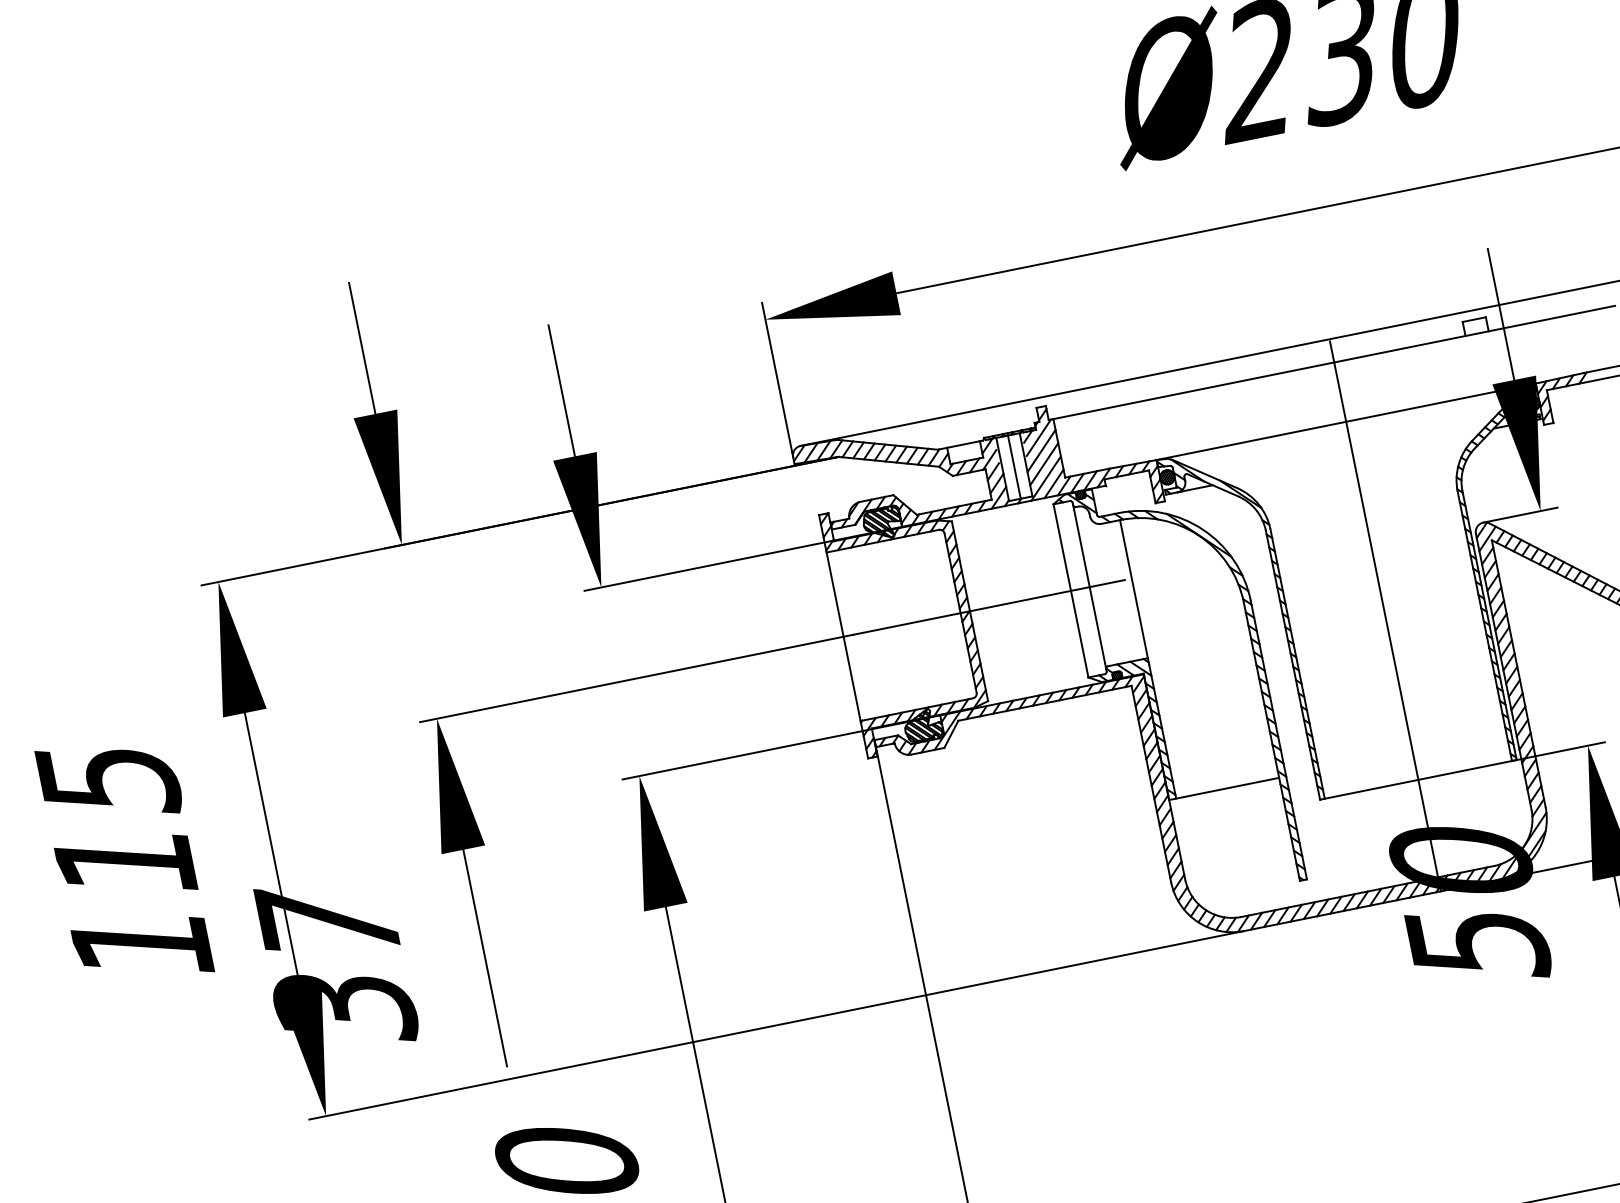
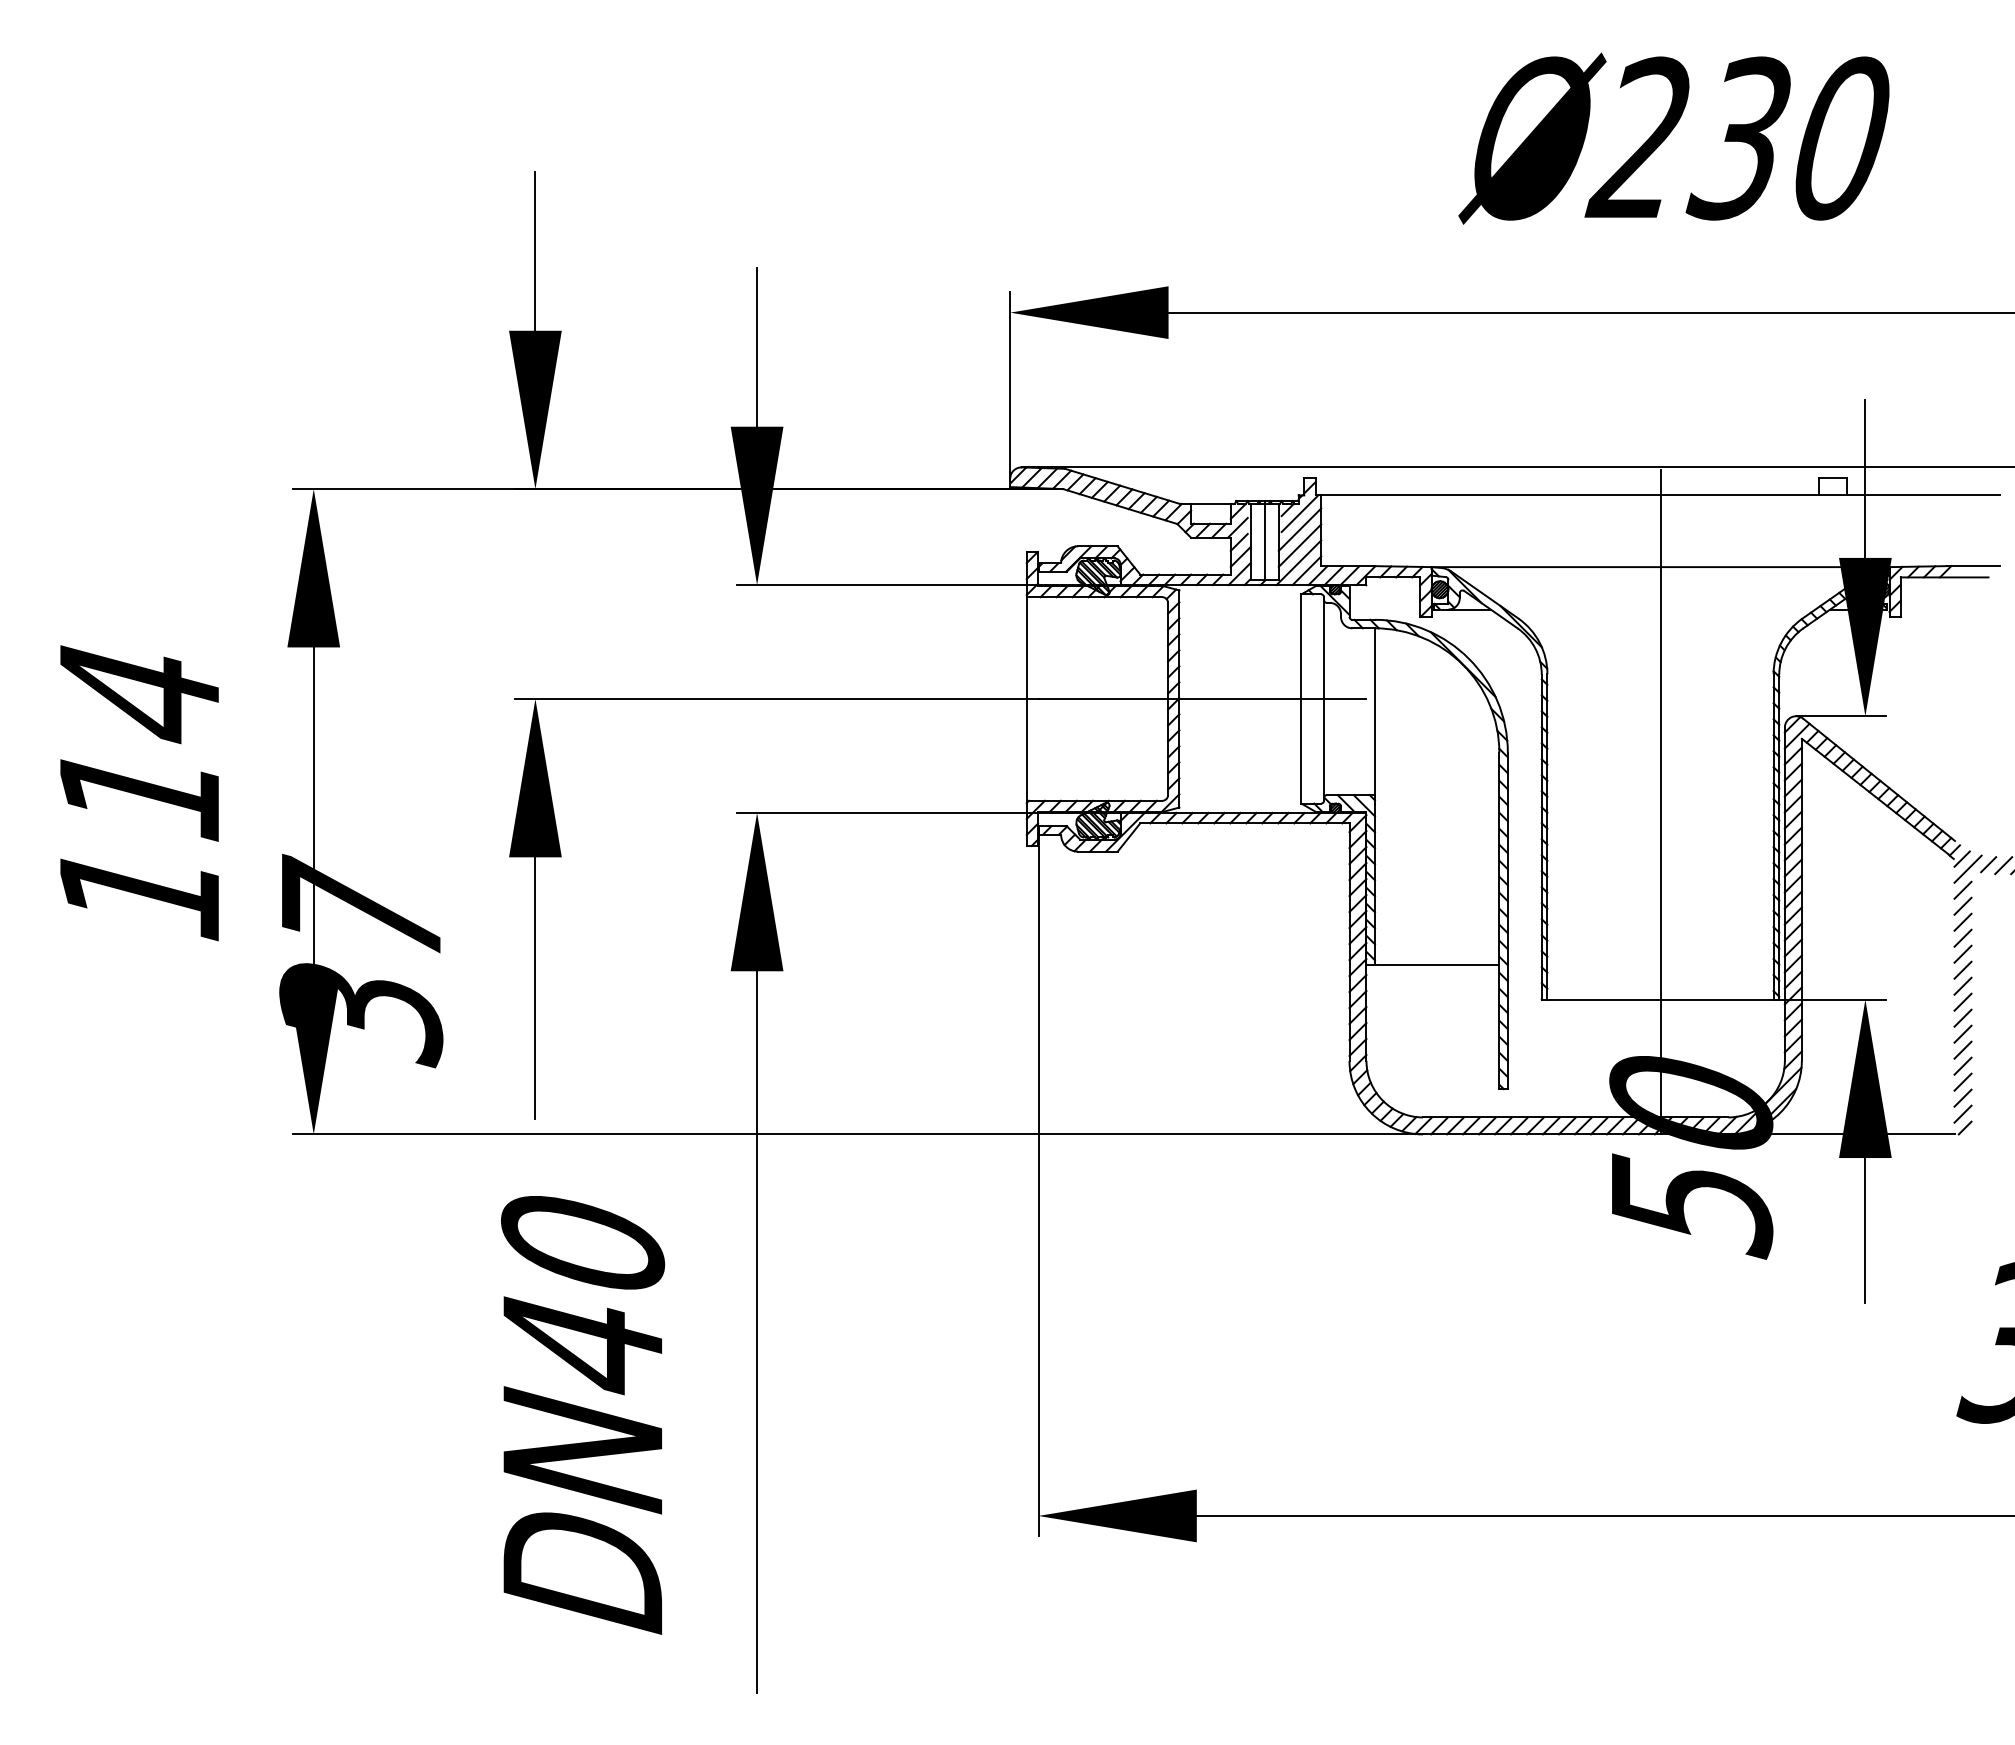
text: (109, 781) -> (140, 695), 115 -> 114

